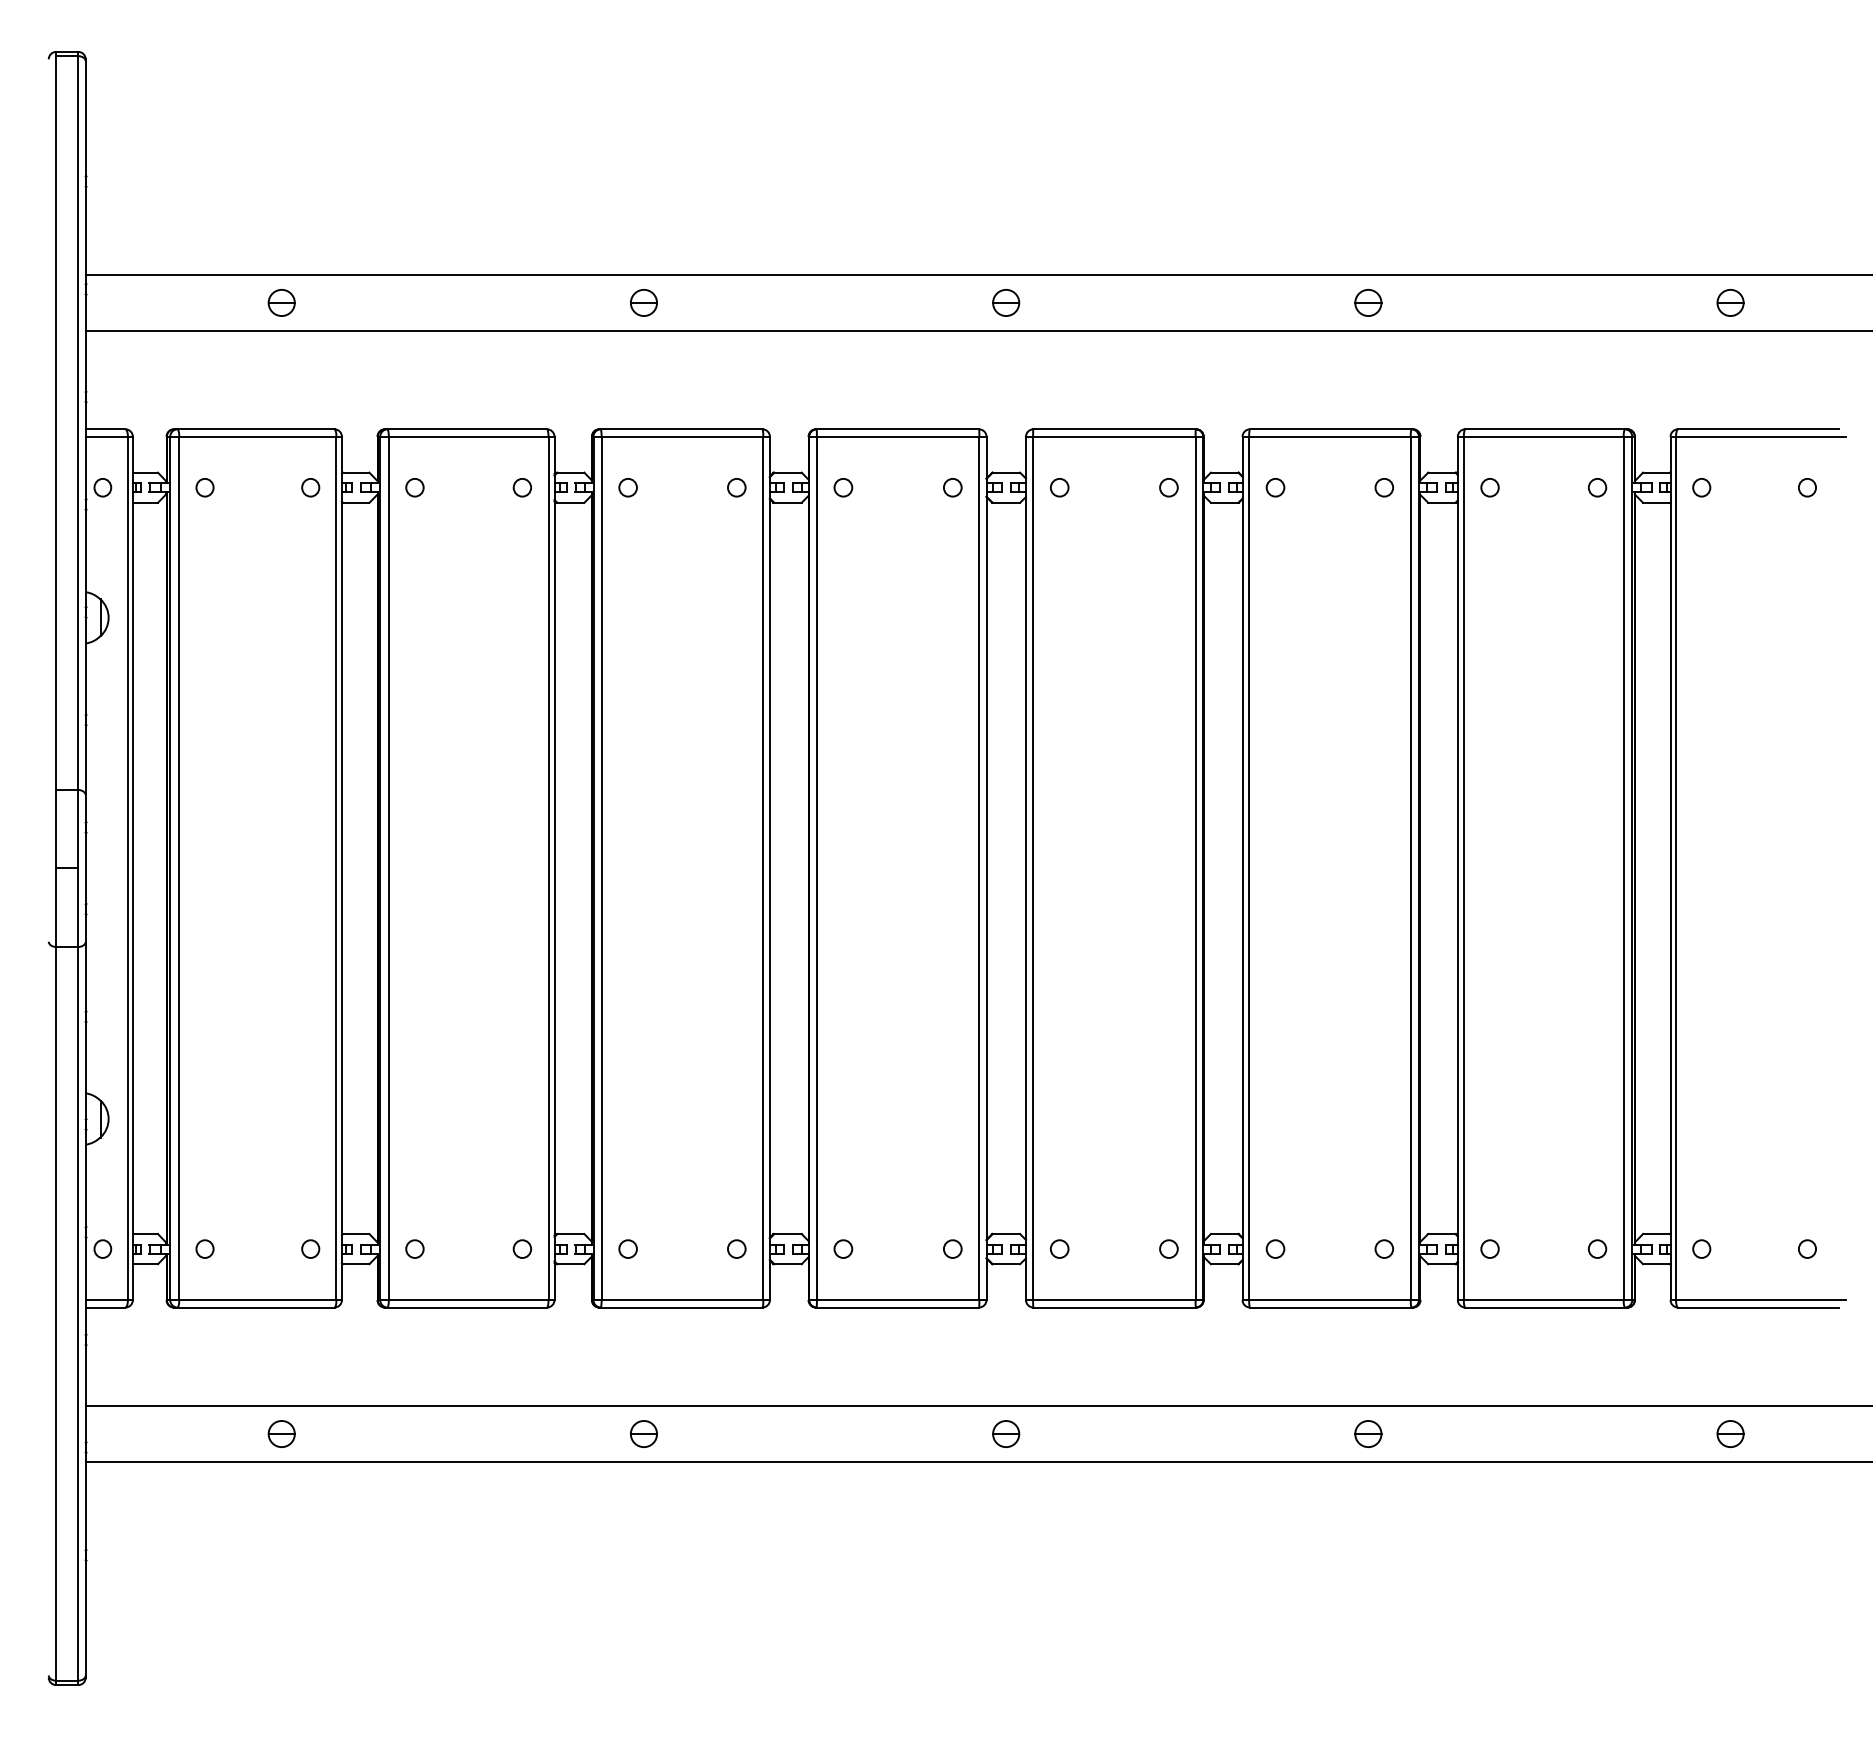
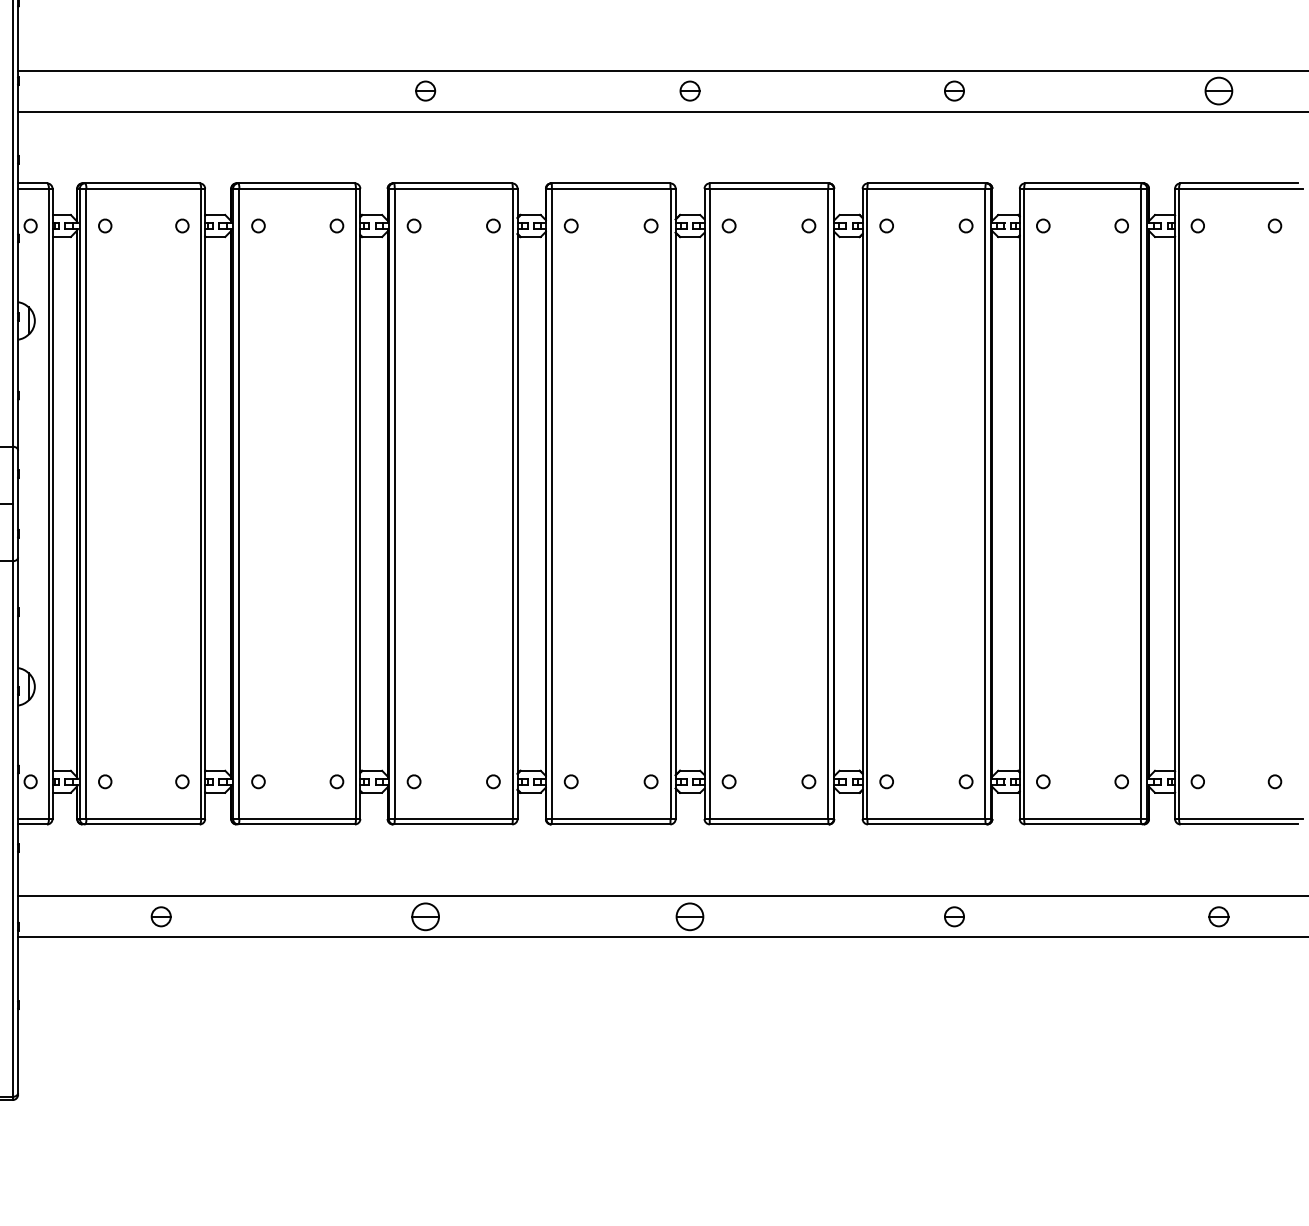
part: (281, 302) -> (161, 90), removed
part: (1730, 302) -> (1218, 90), size x1.4
part: (643, 1433) -> (425, 916), size x1.4
part: (1006, 1433) -> (690, 916), size x1.4

